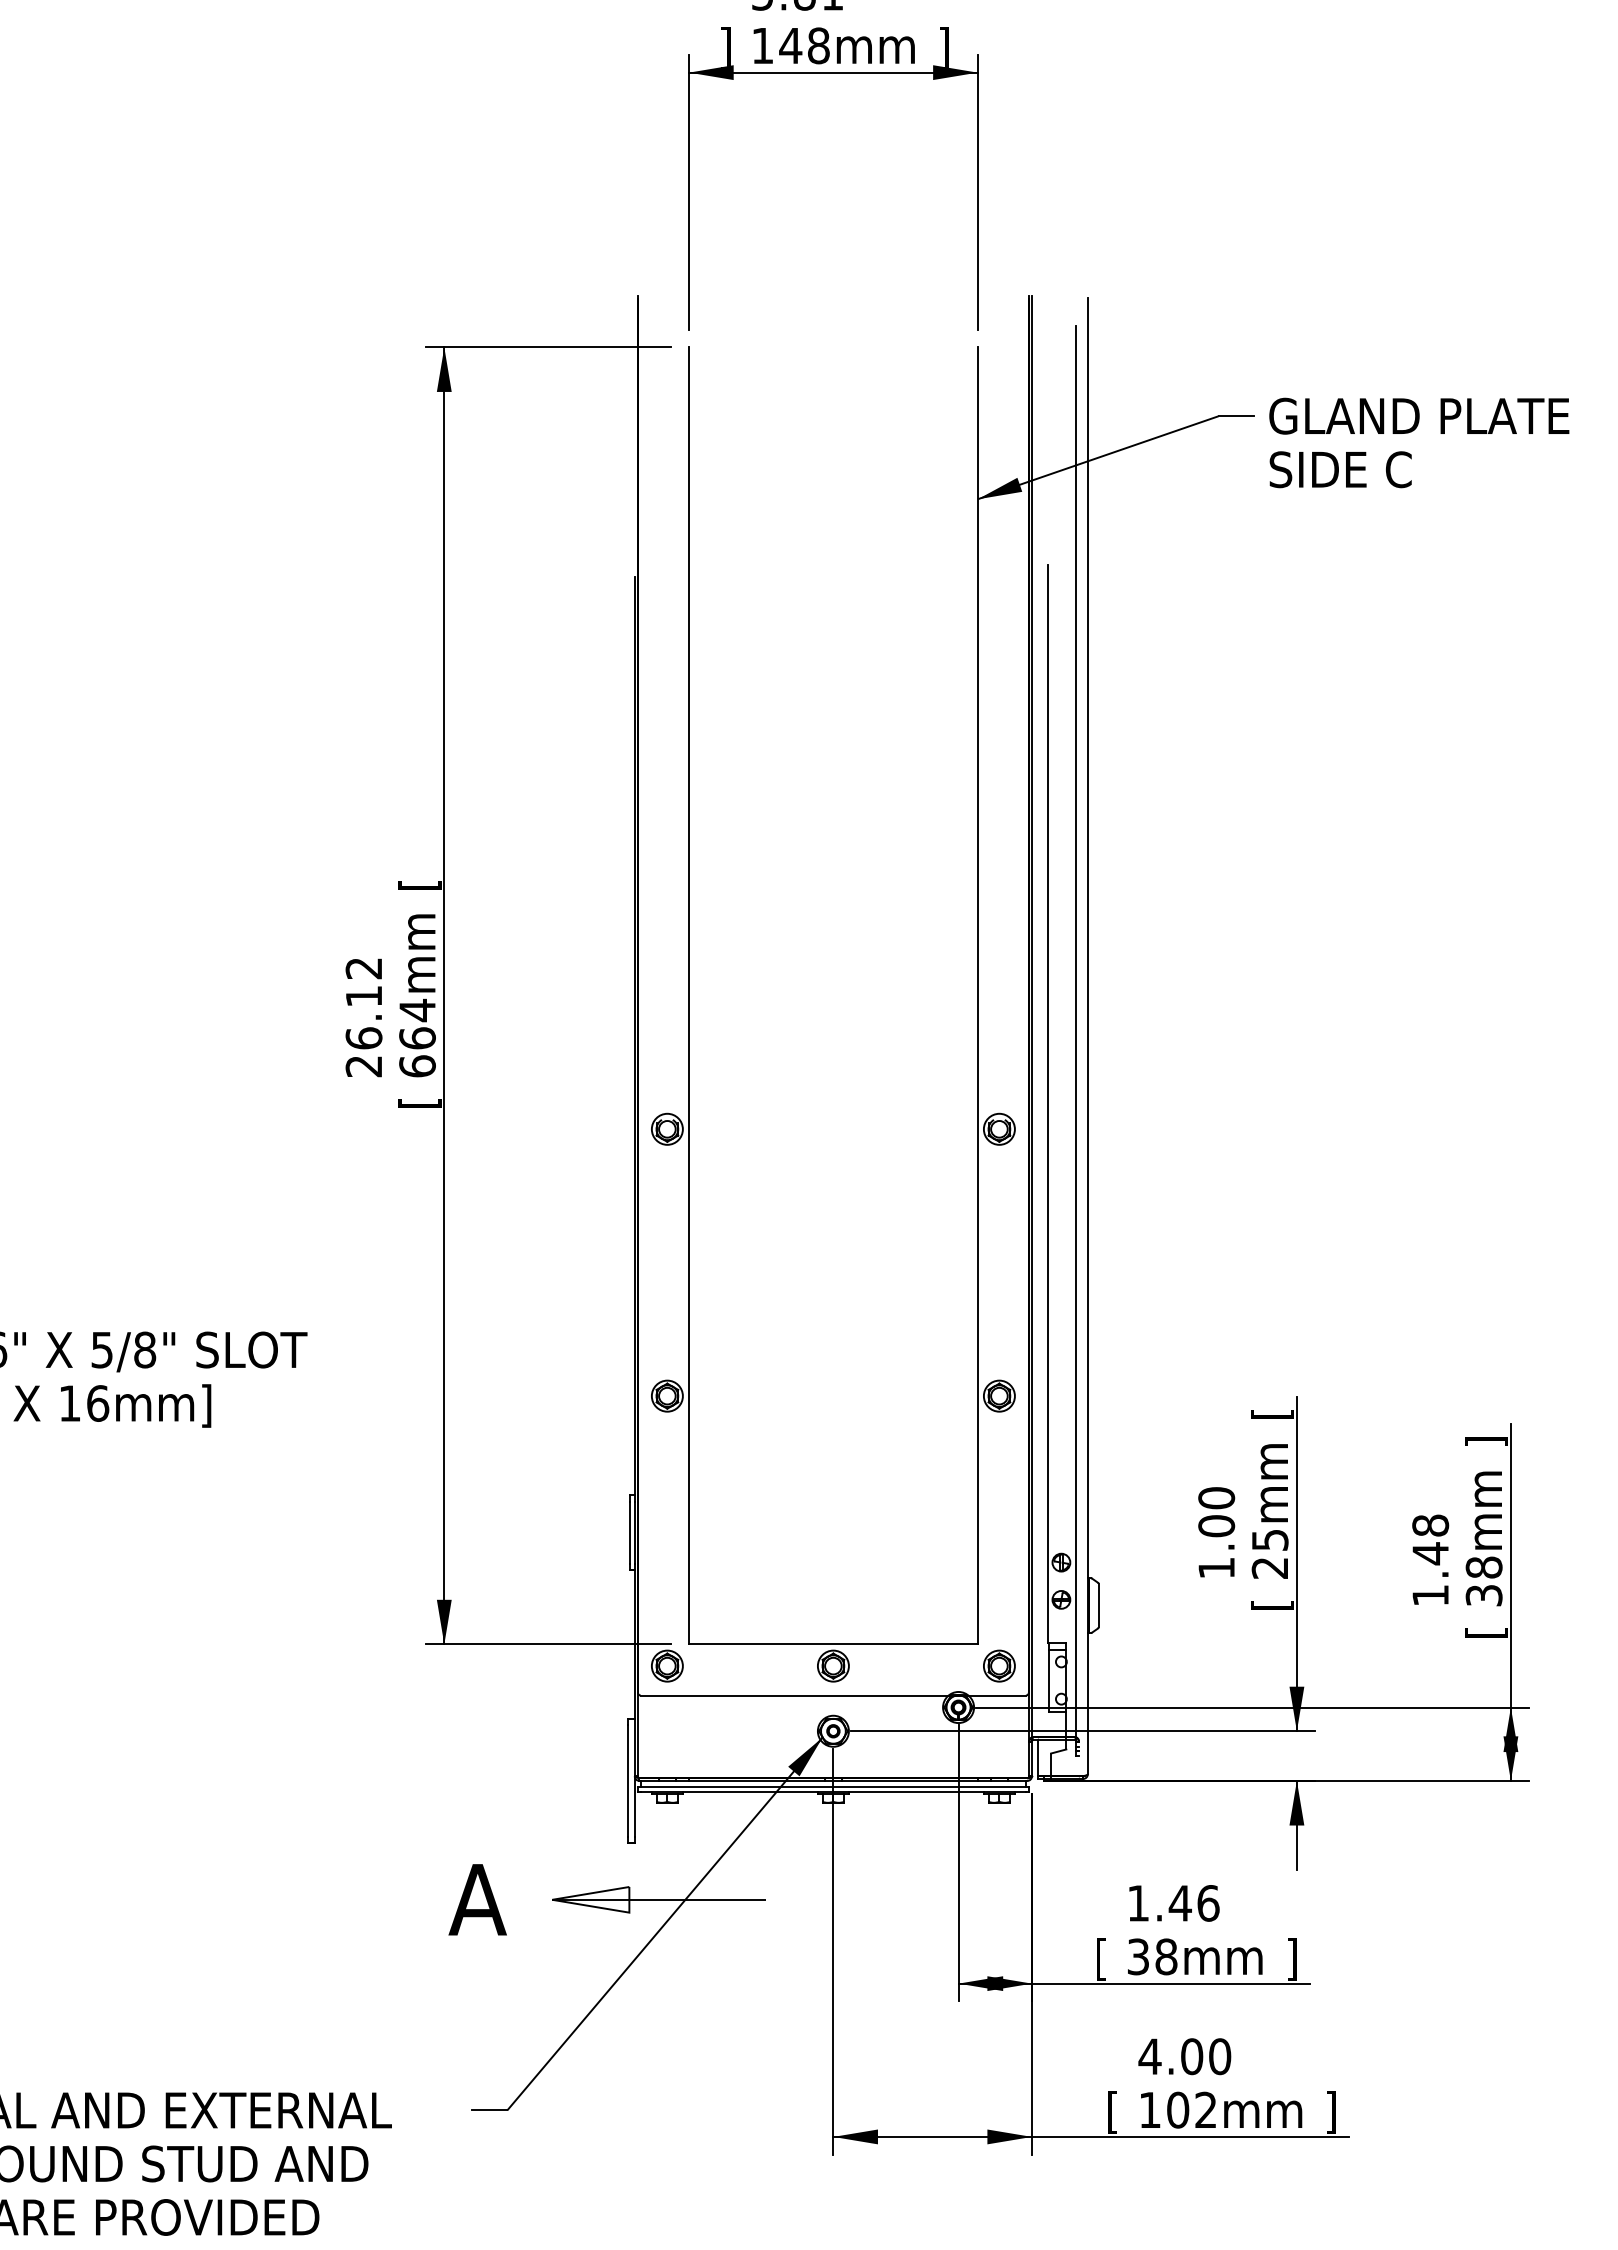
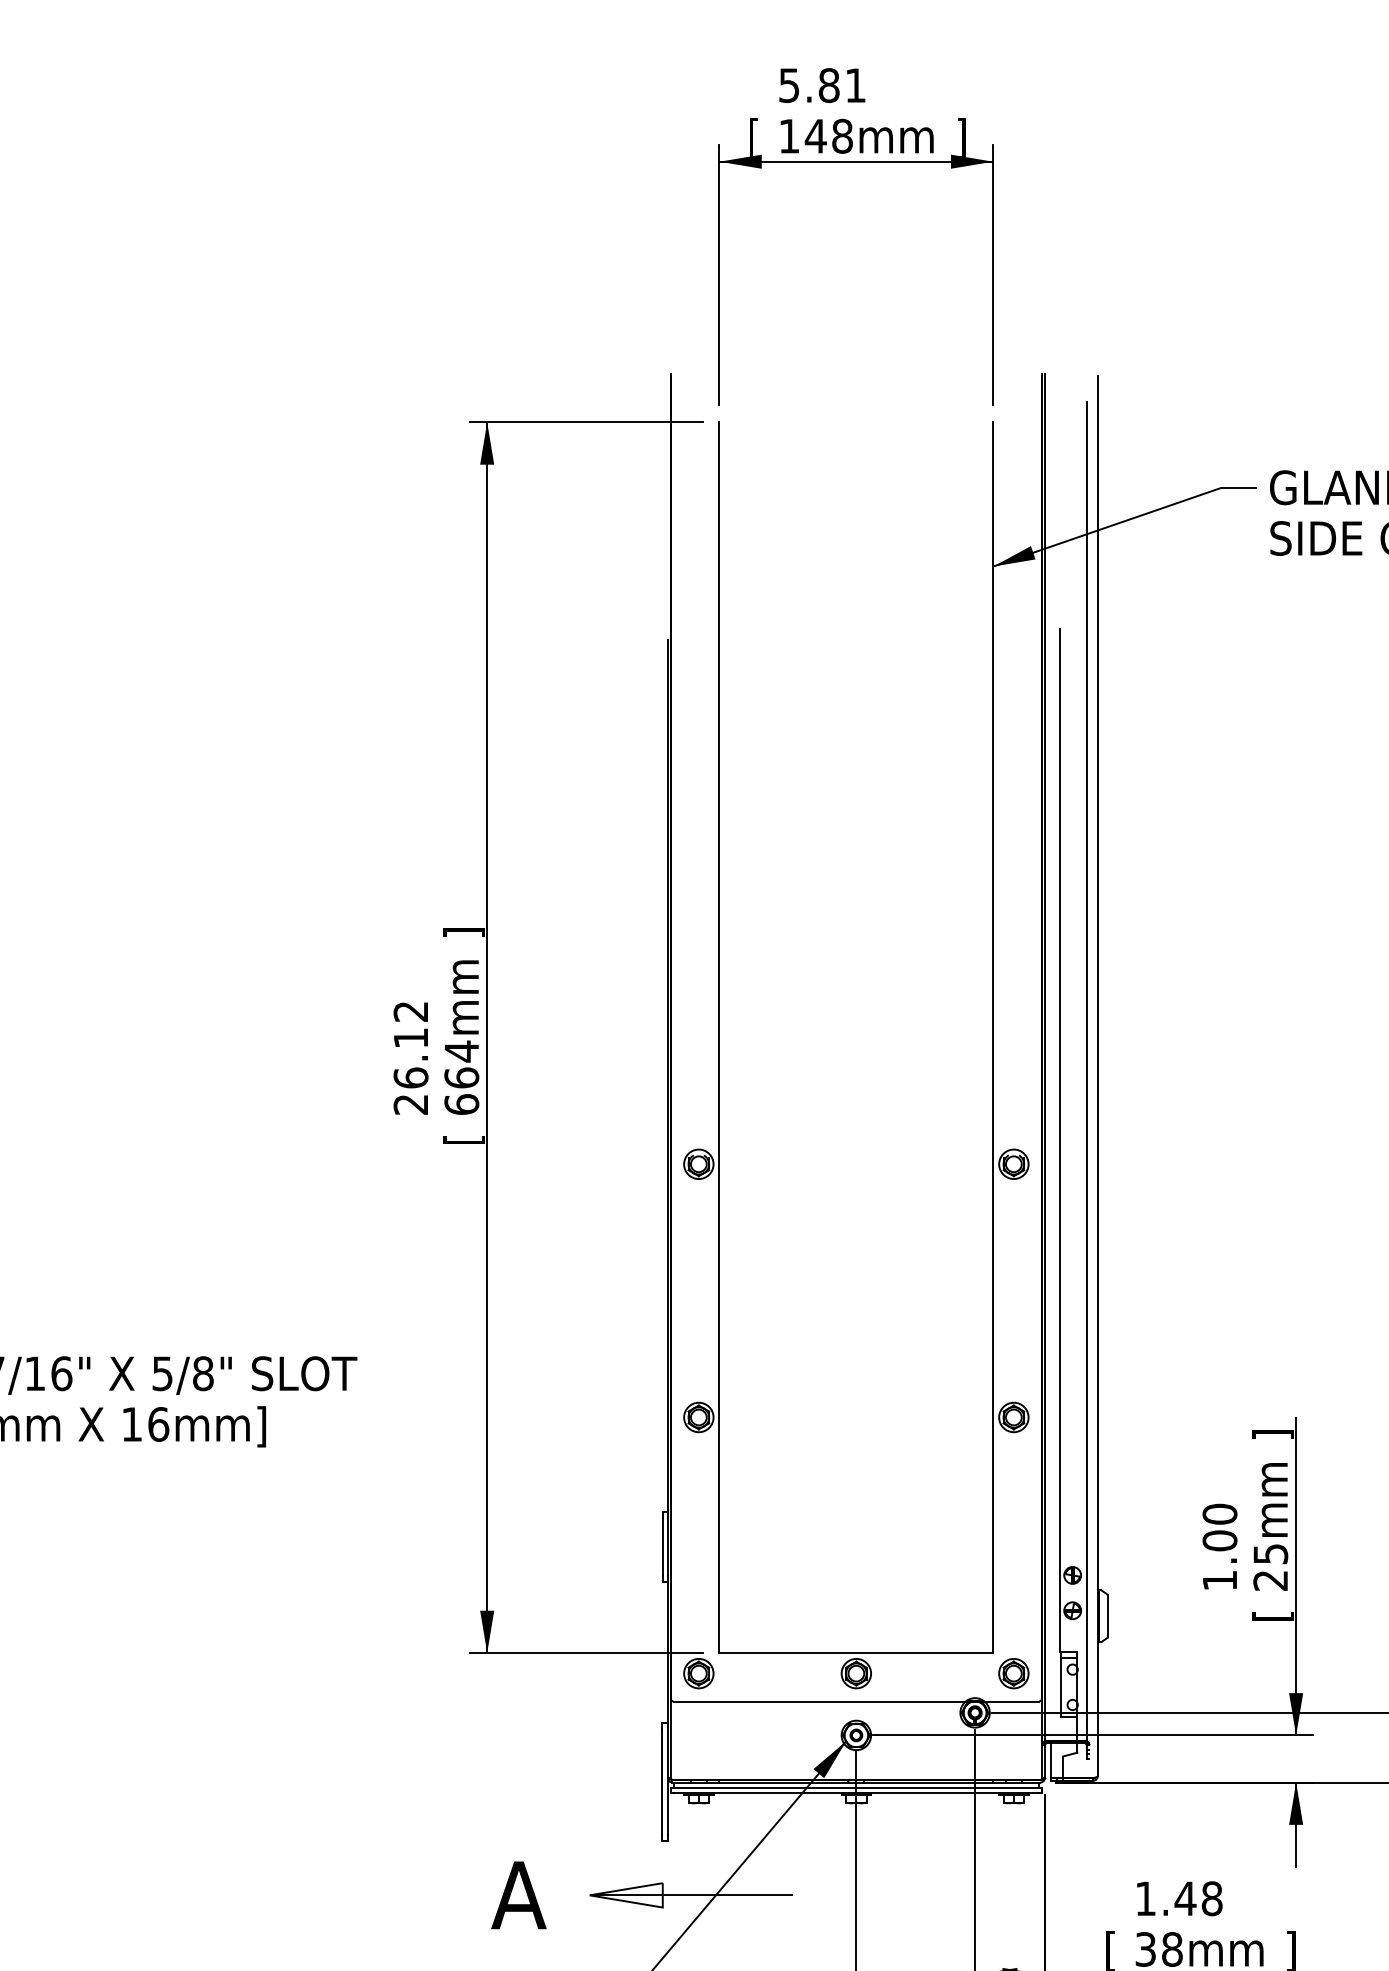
text: (725, 46) -> (753, 136), ] -> [
text: (419, 884) -> (463, 932), [ -> ]
text: (1272, 1414) -> (1272, 1434), [ -> ]
text: (1208, 1903) -> (1212, 1898), 1.46 -> 1.48

